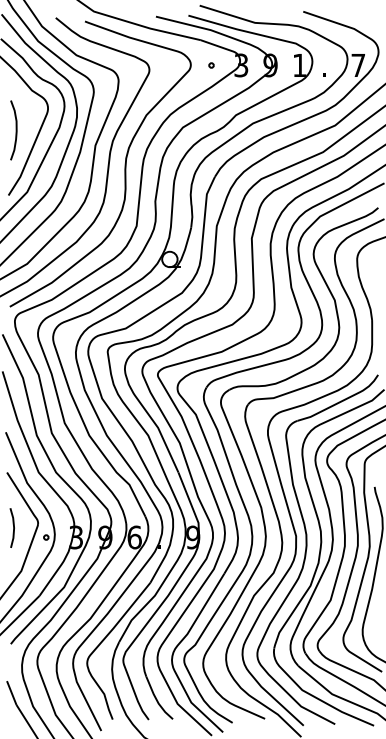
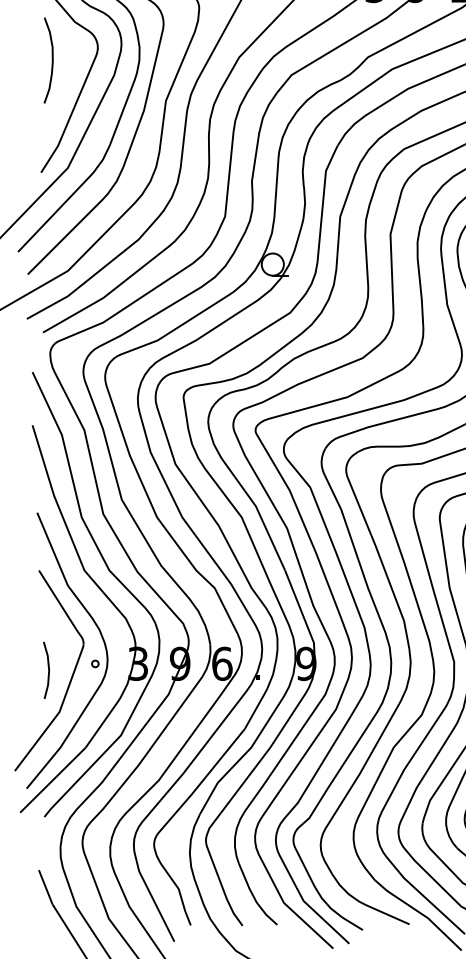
curve: (15, 130) -> (51, 60), moved
line: (13, 527) -> (48, 669), moved

